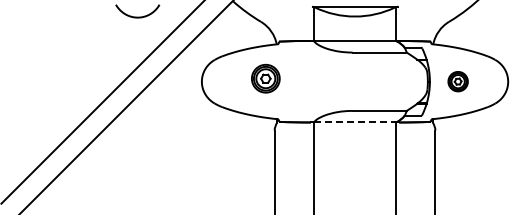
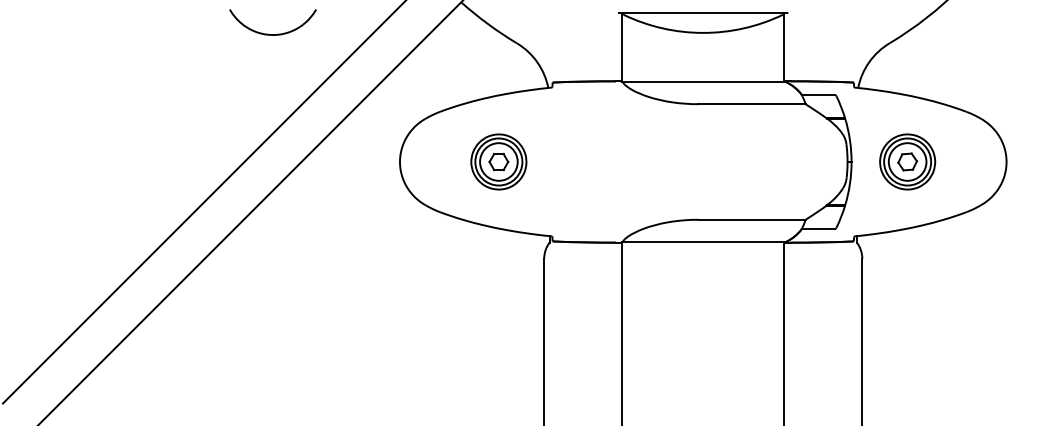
part: (265, 78) -> (498, 161), moved
part: (457, 81) -> (906, 161), size x1.43
line: (355, 122) -> (704, 242), dashed -> solid

